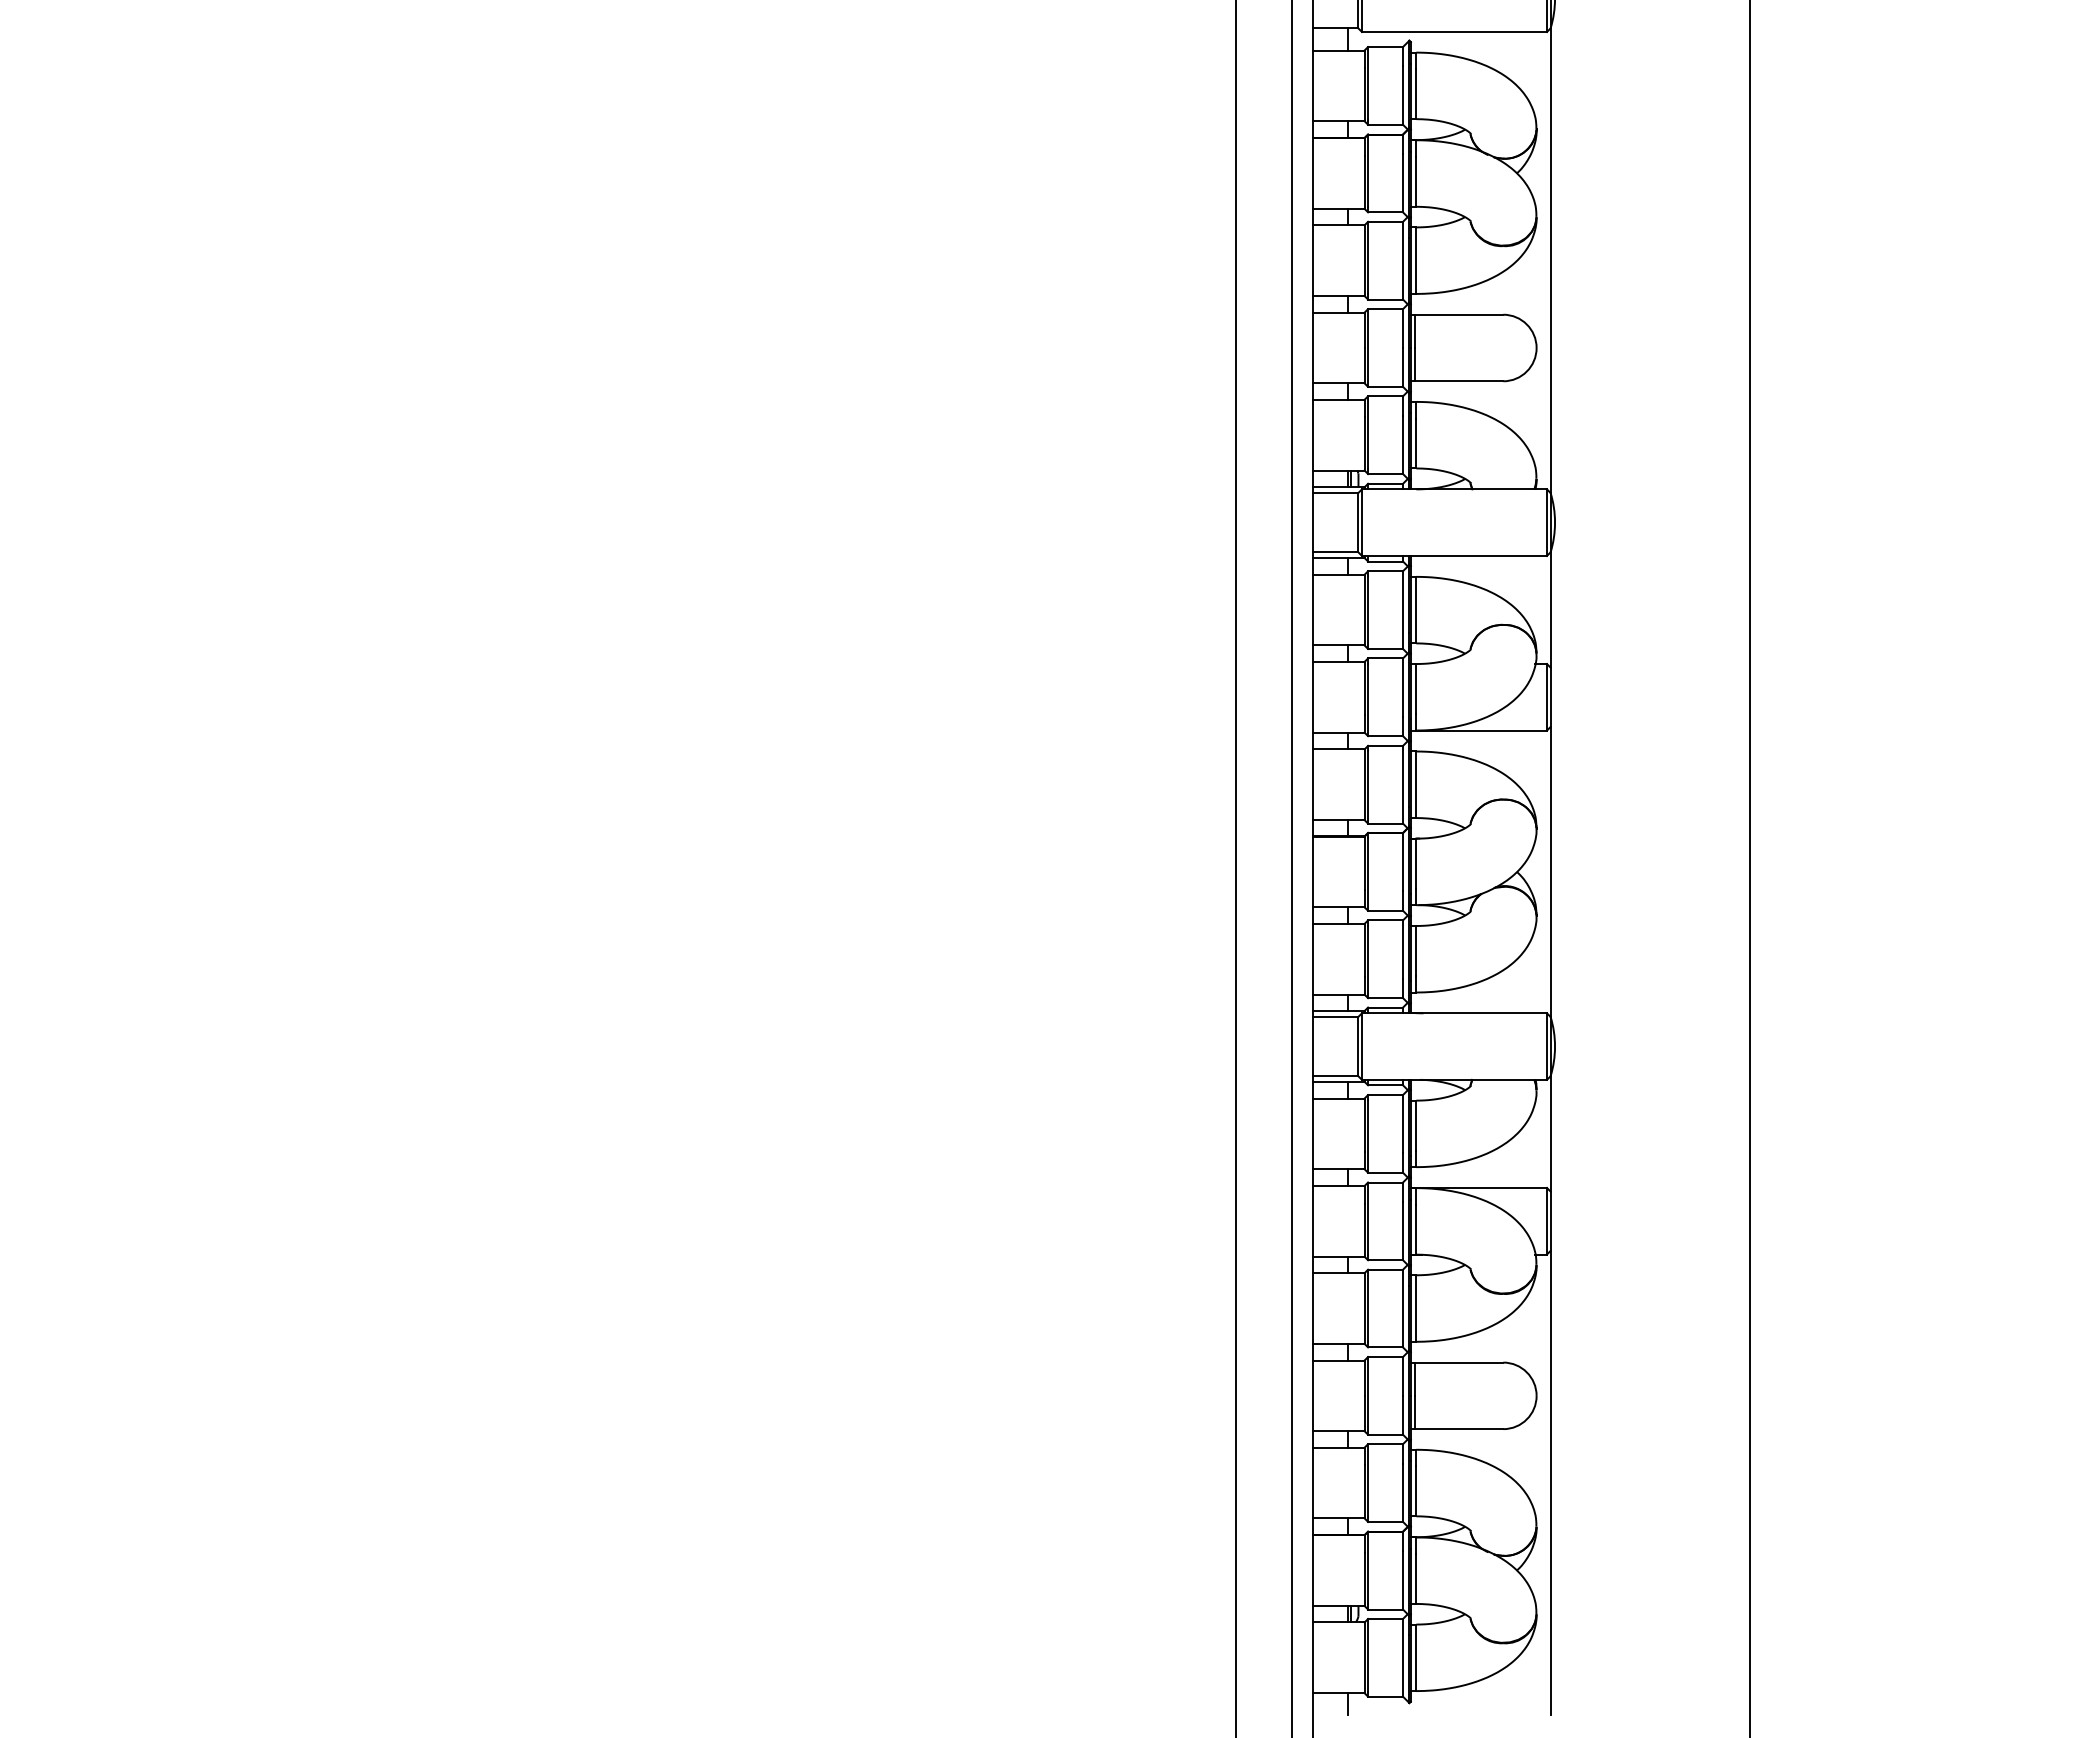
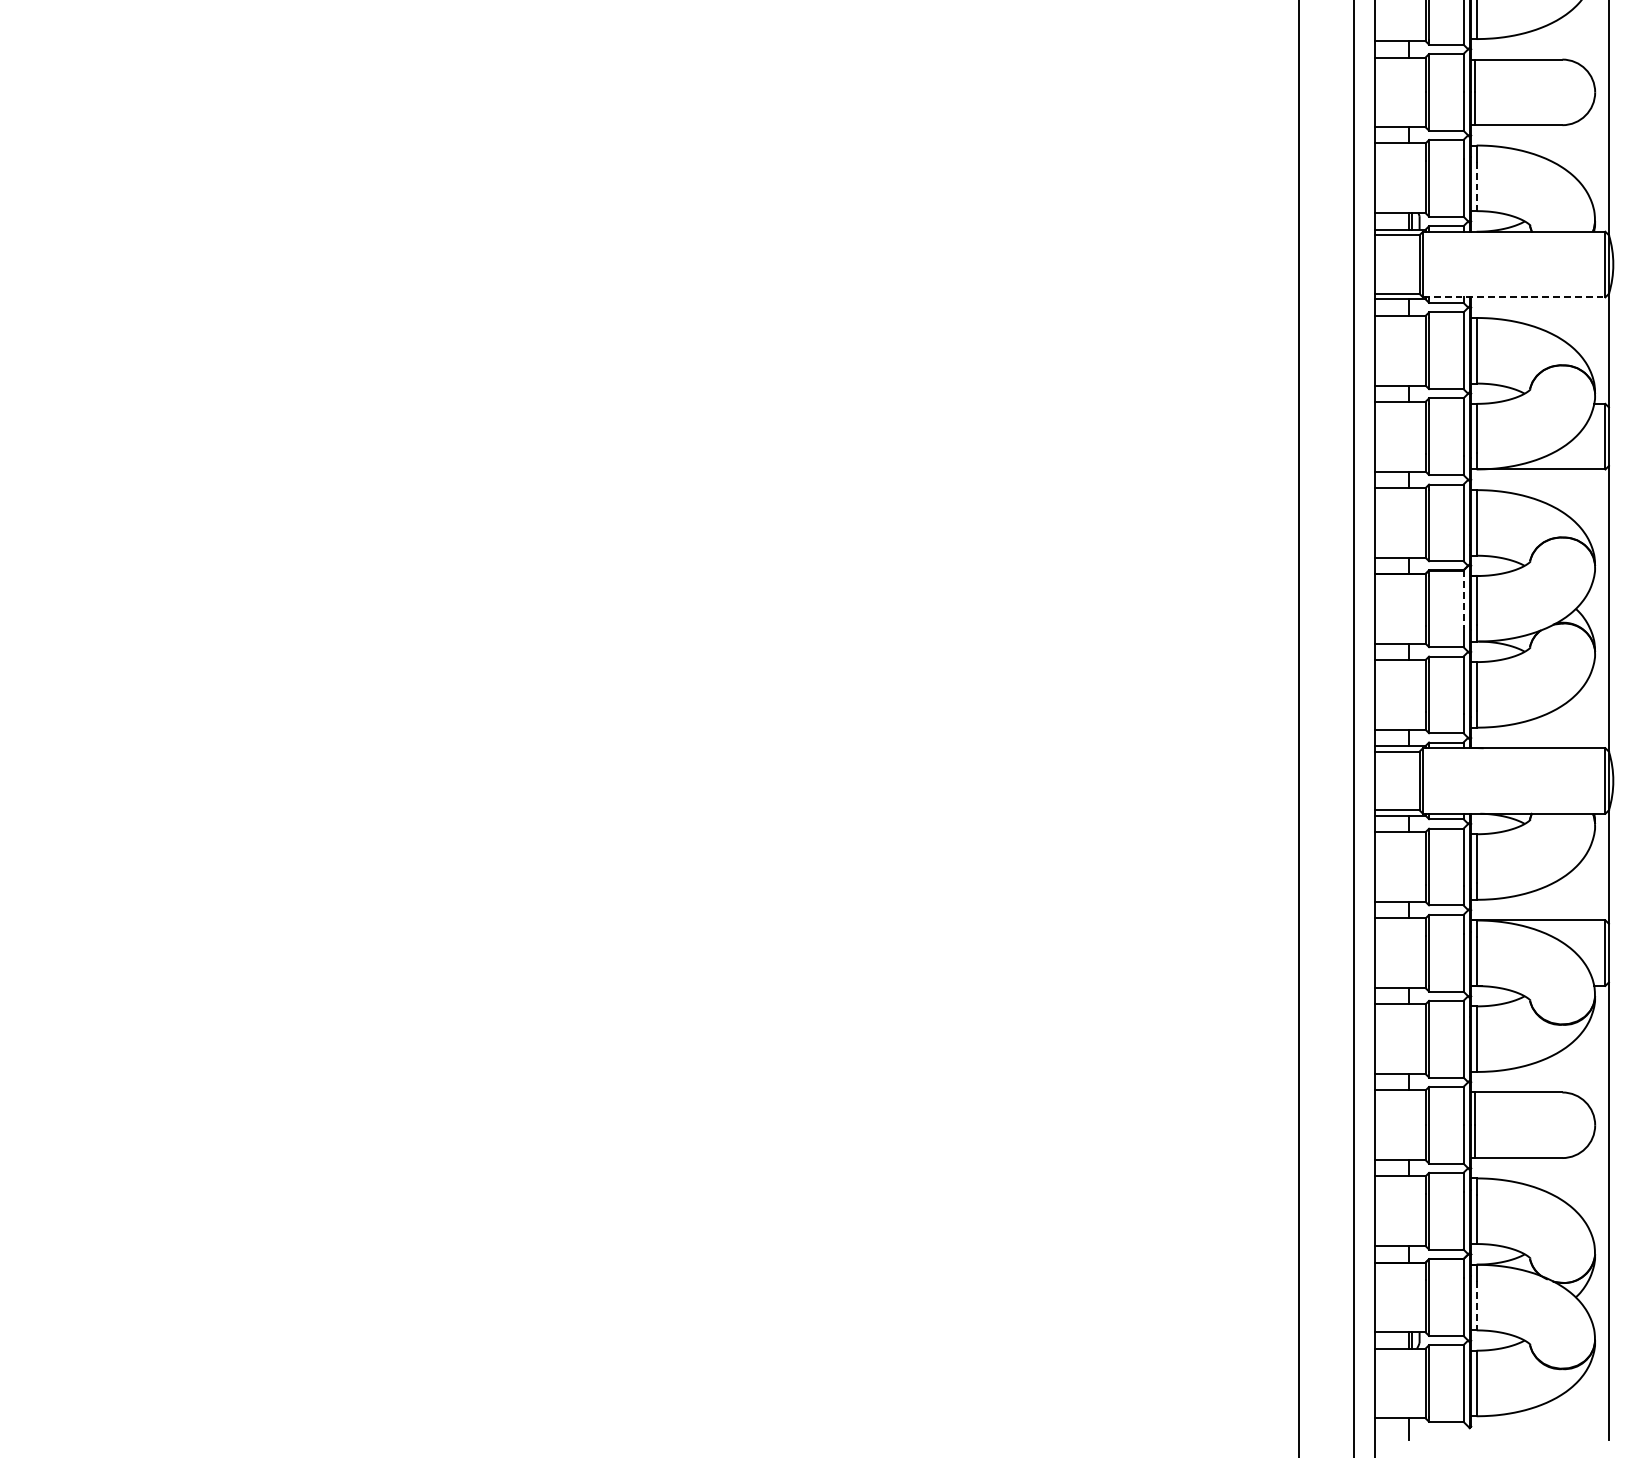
line: (1416, 443) -> (1476, 186), solid -> dashed
line: (1454, 555) -> (1514, 296), solid -> dashed
line: (1403, 862) -> (1463, 599), solid -> dashed
line: (1416, 1579) -> (1476, 1306), solid -> dashed

